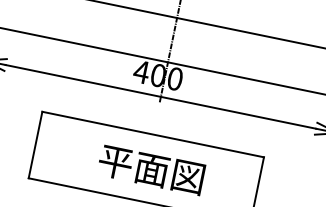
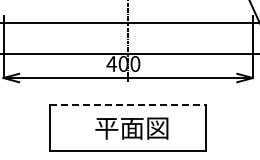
line: (153, 134) -> (128, 104), solid -> dashed

